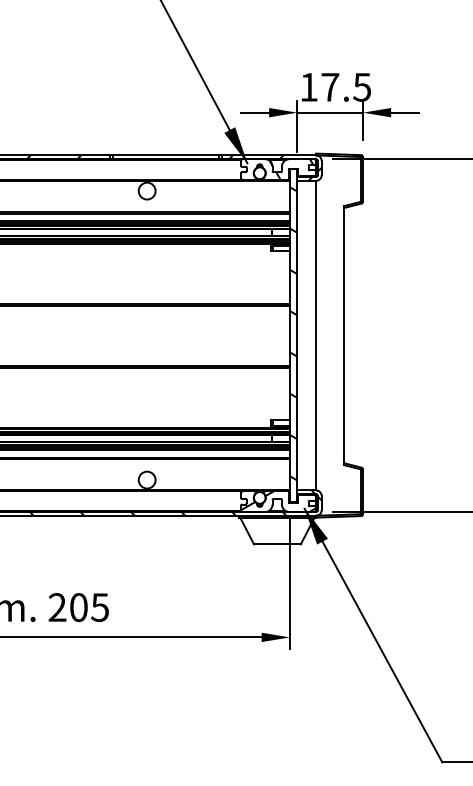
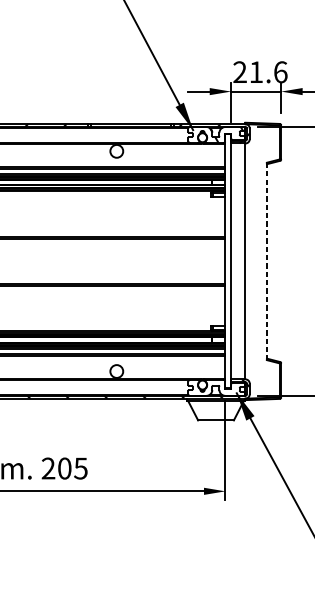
text: (335, 86) -> (260, 71), 17.5 -> 21.6
hatch: (293, 333) -> (228, 259), removed
line: (344, 335) -> (267, 261), solid -> dashed
hatch: (278, 501) -> (216, 387), removed

